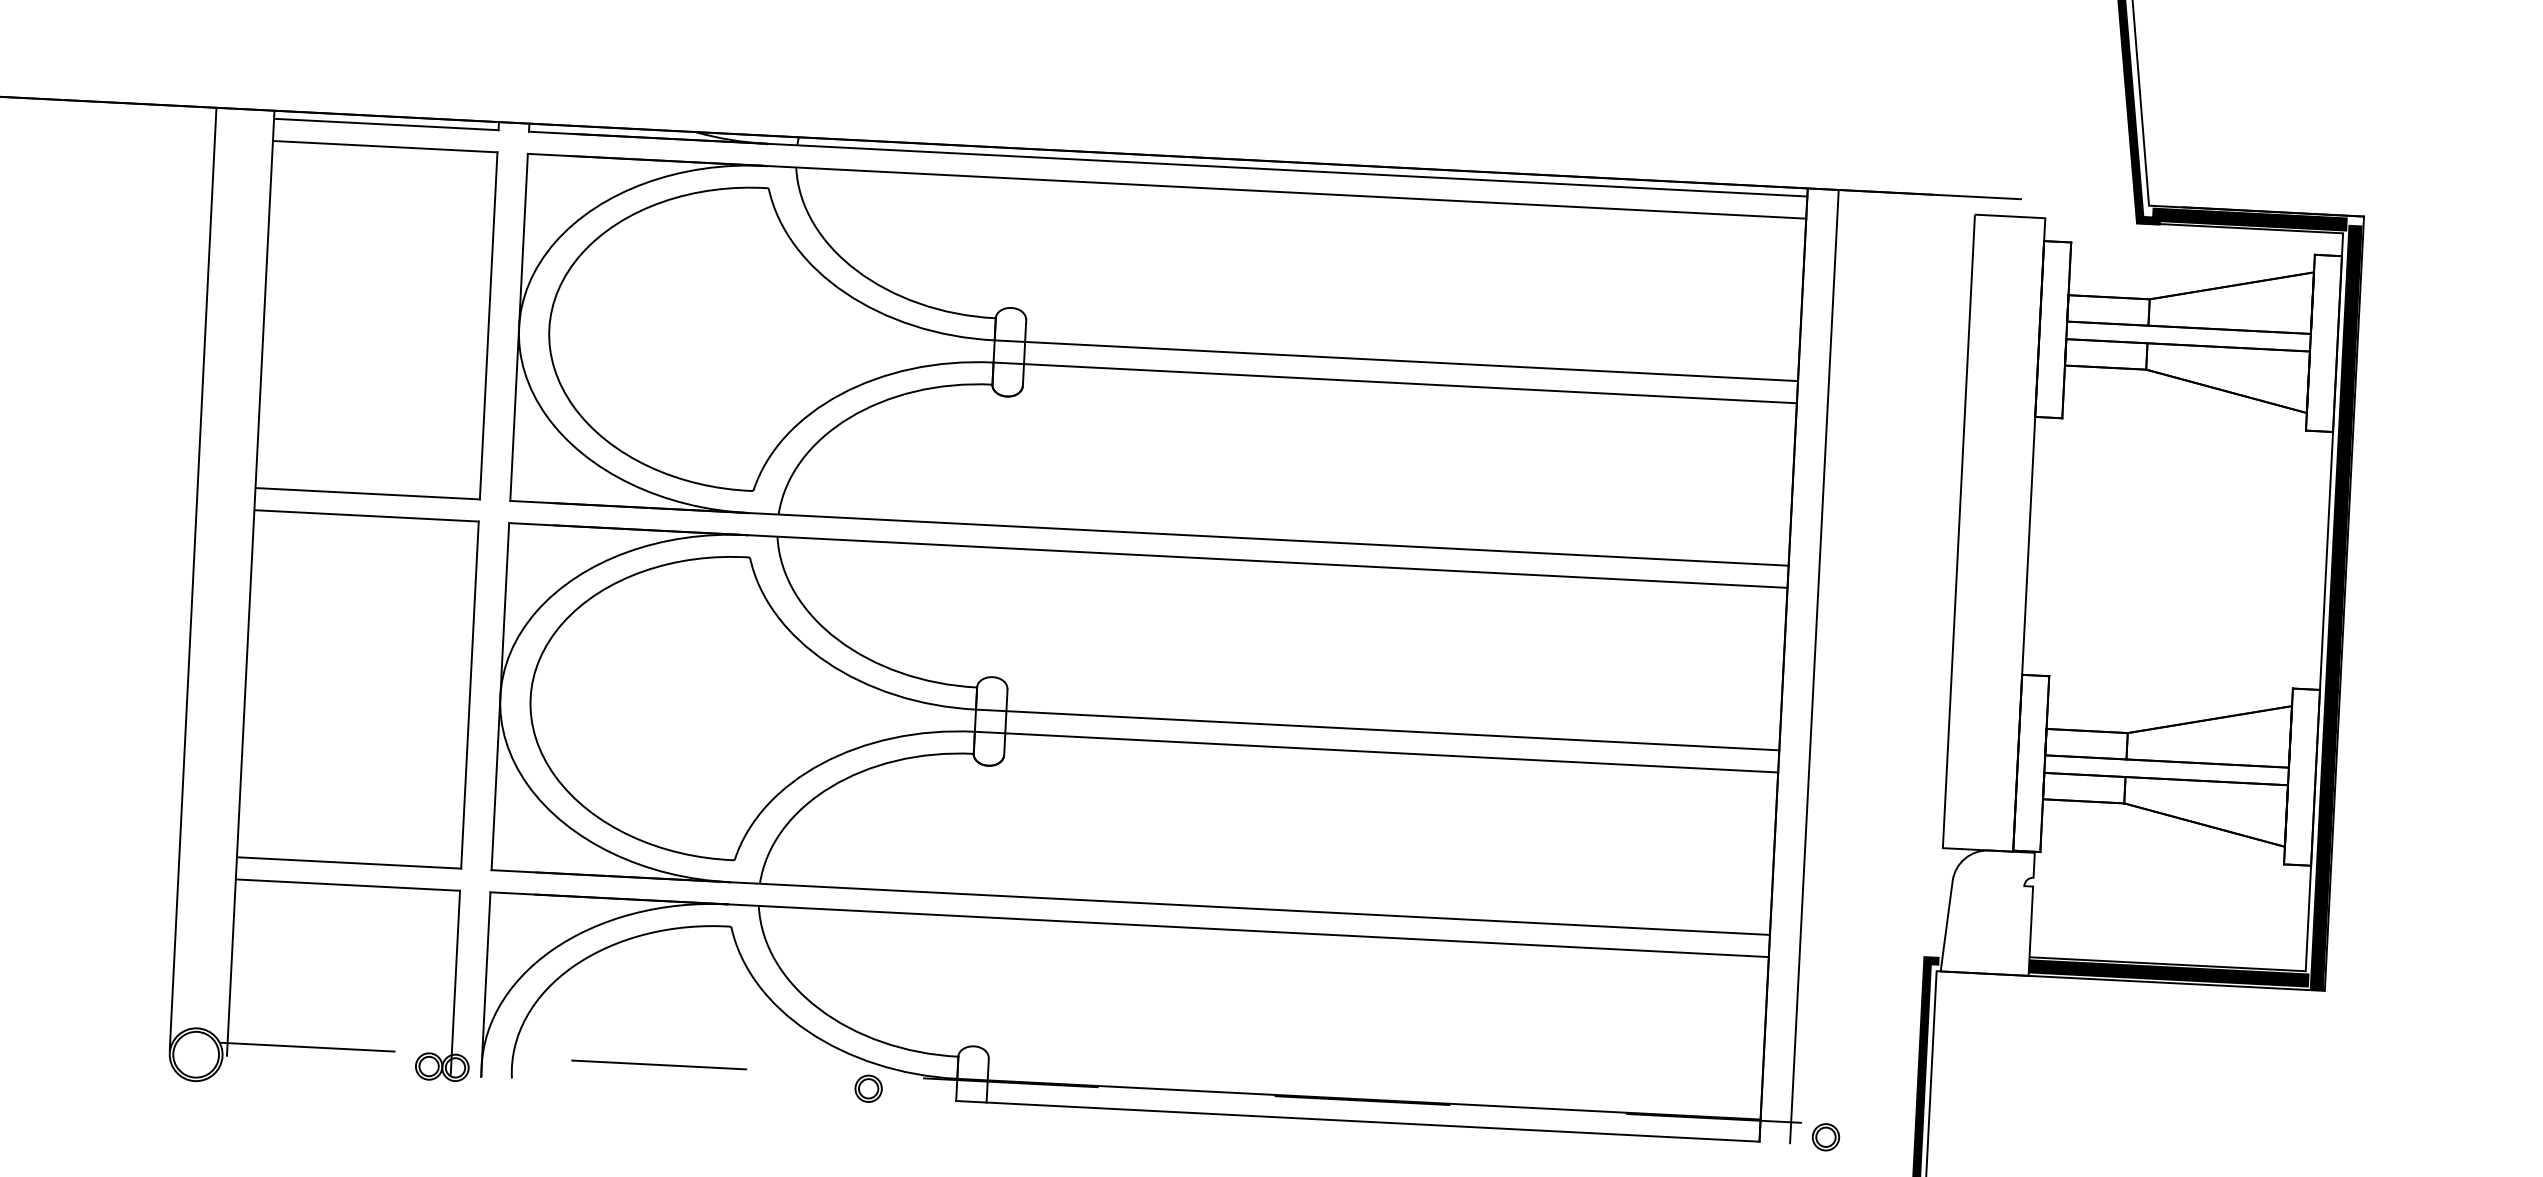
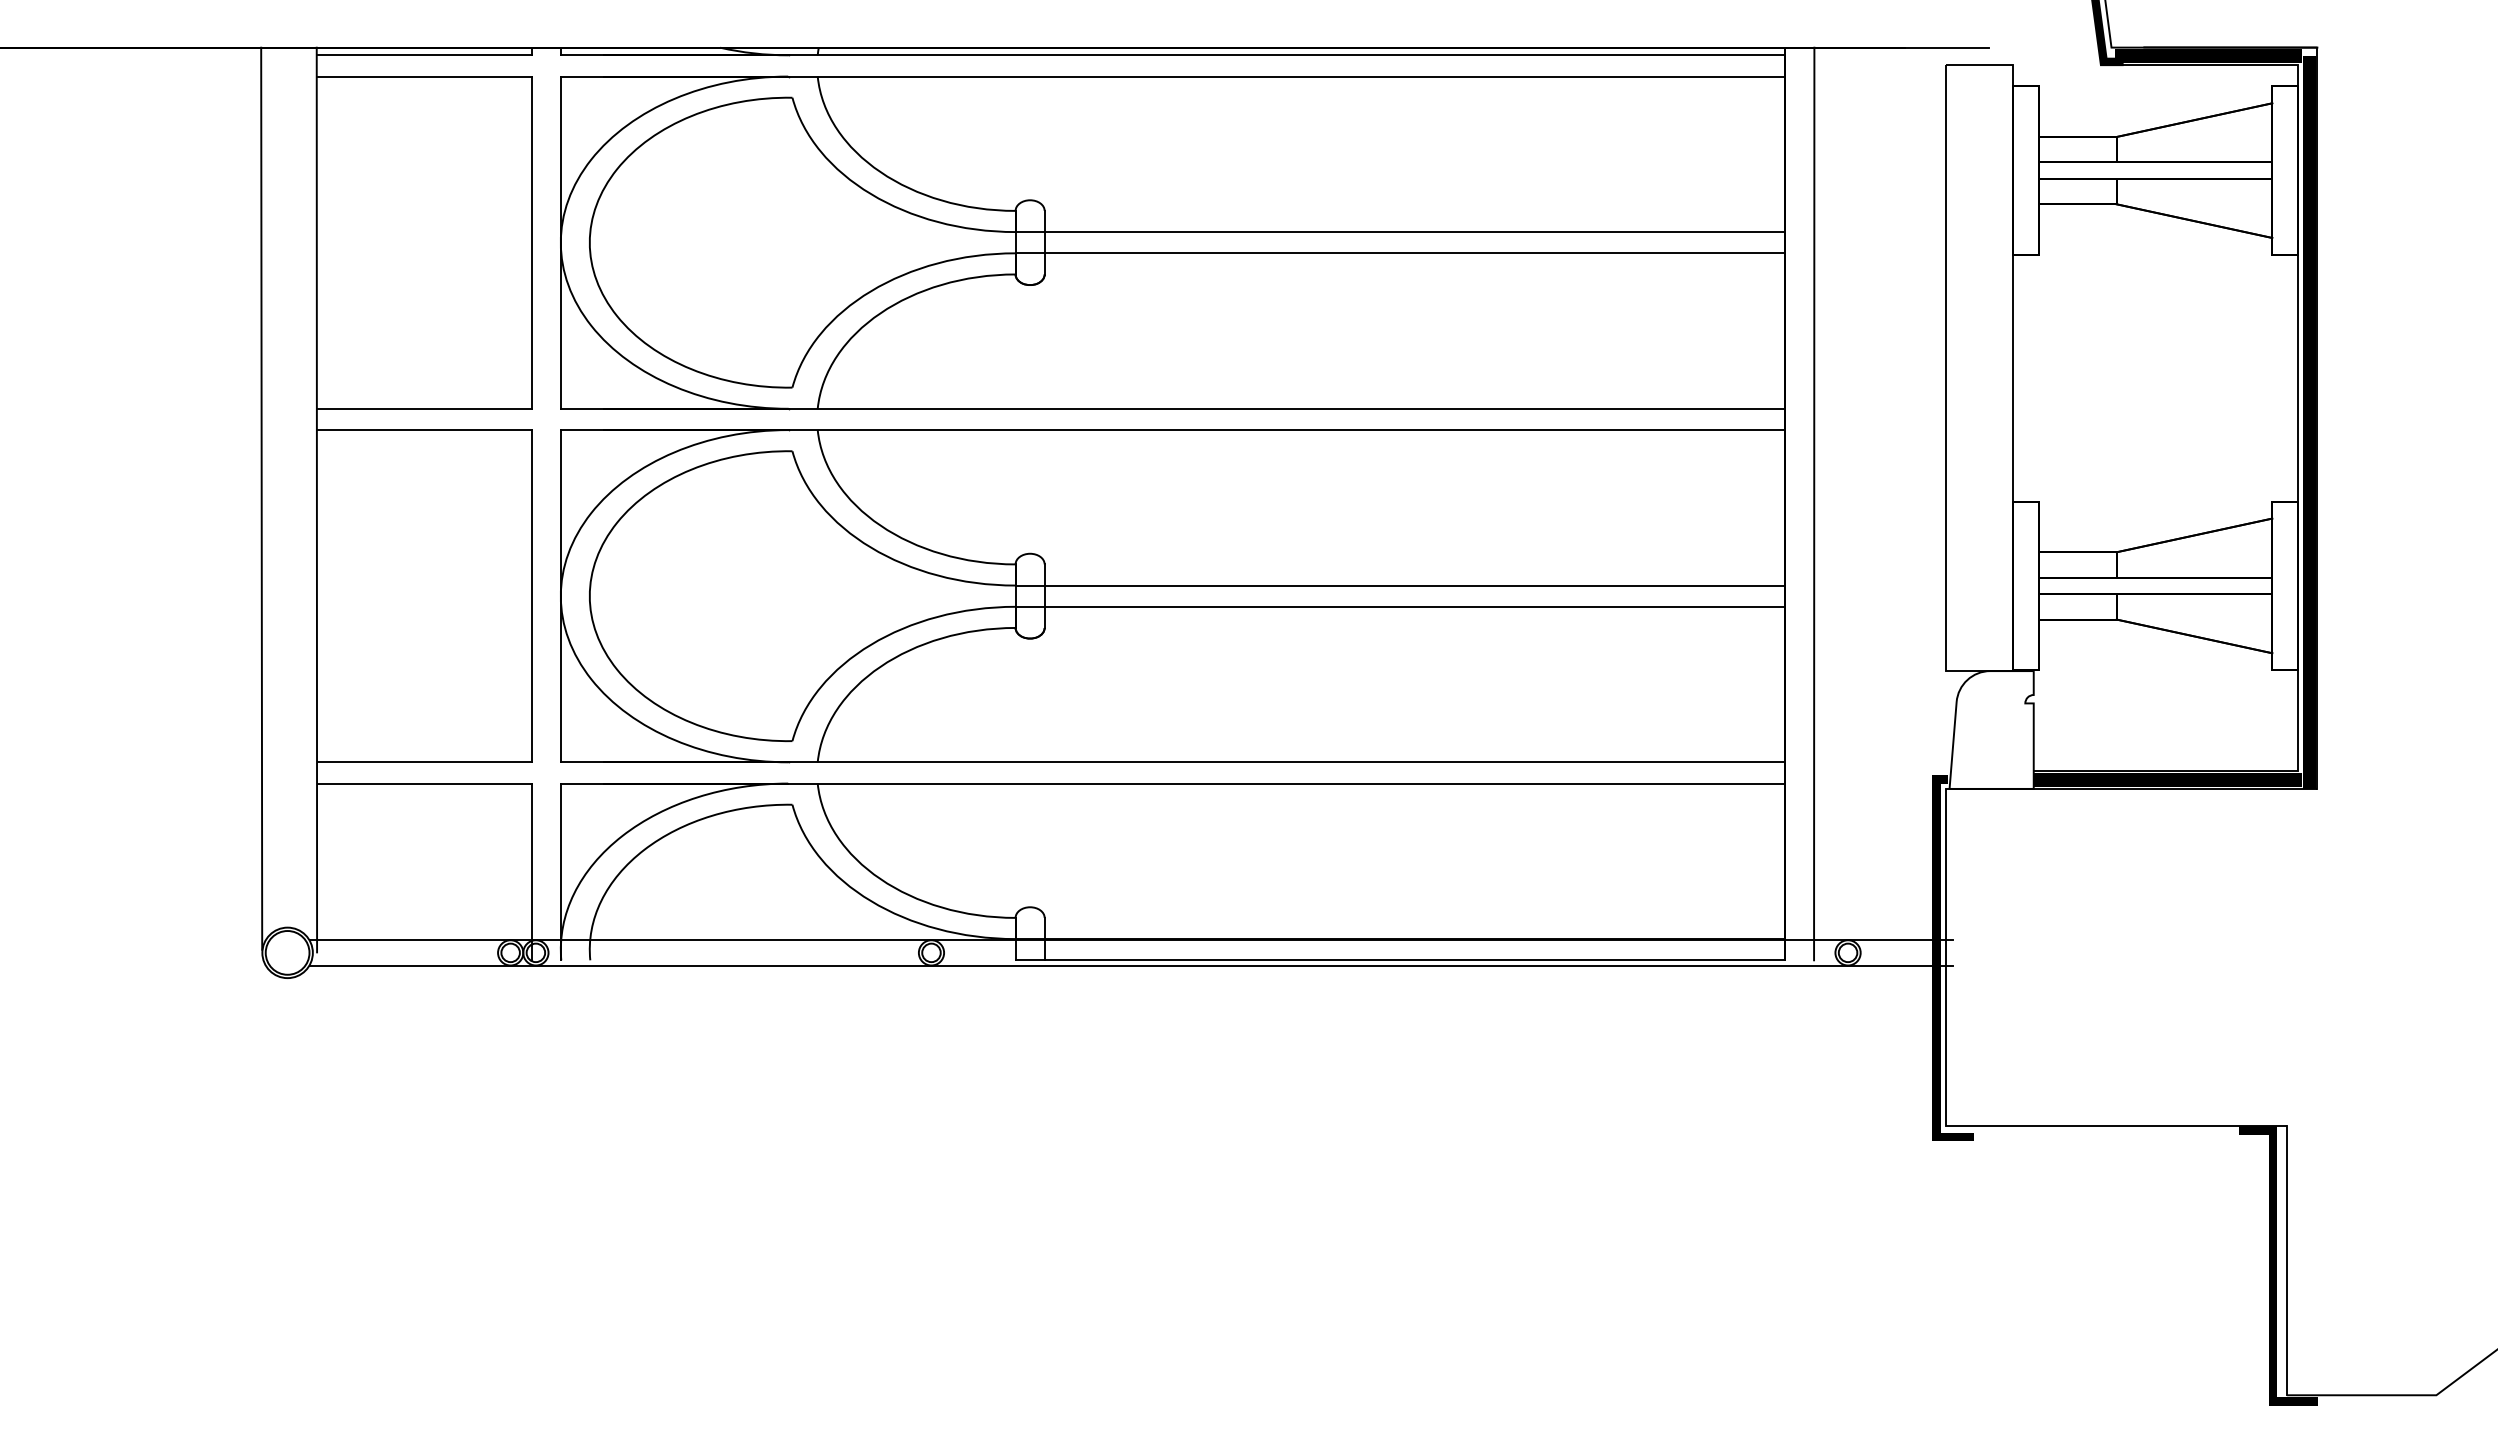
line: (1078, 1086) -> (1131, 940), dashed -> solid
line: (1075, 1112) -> (1130, 965), added

